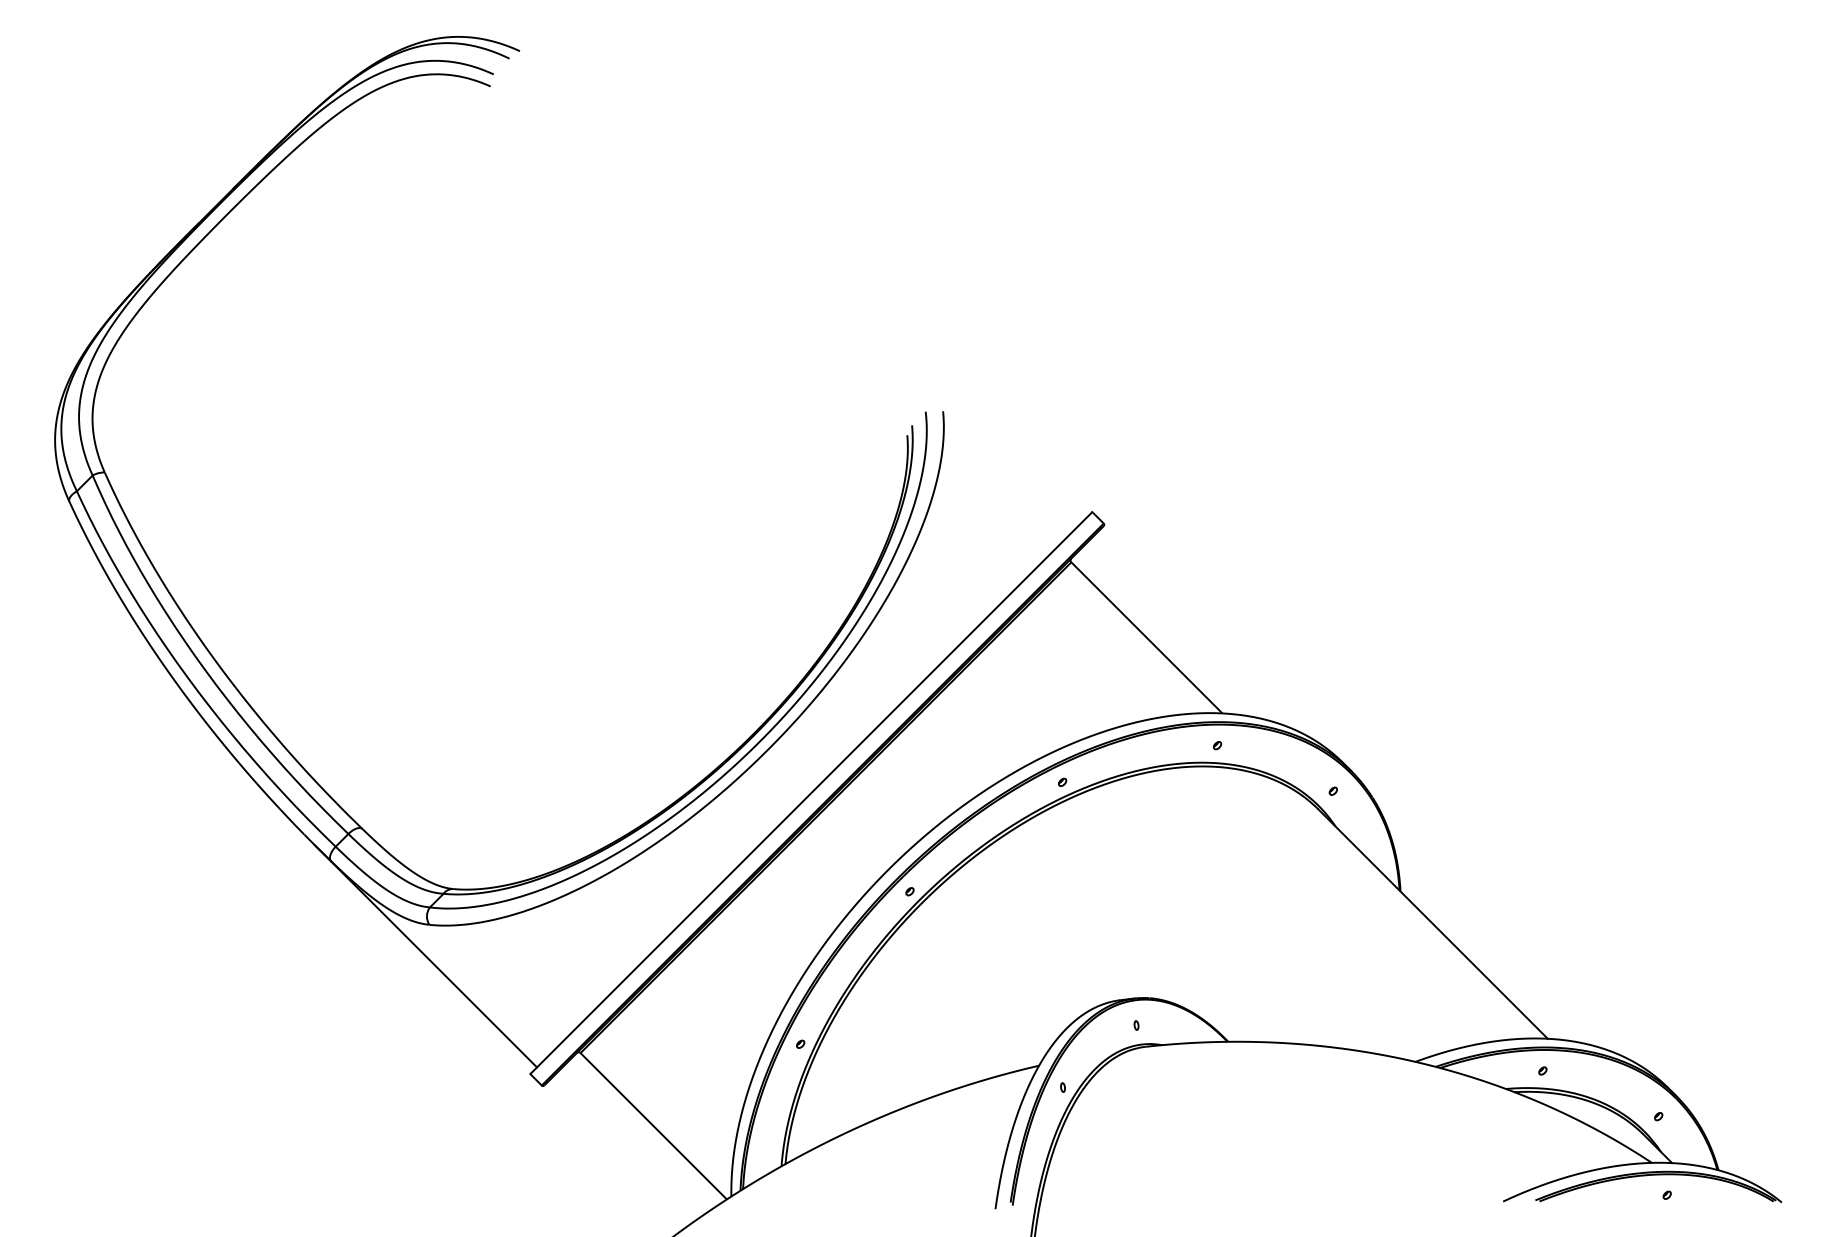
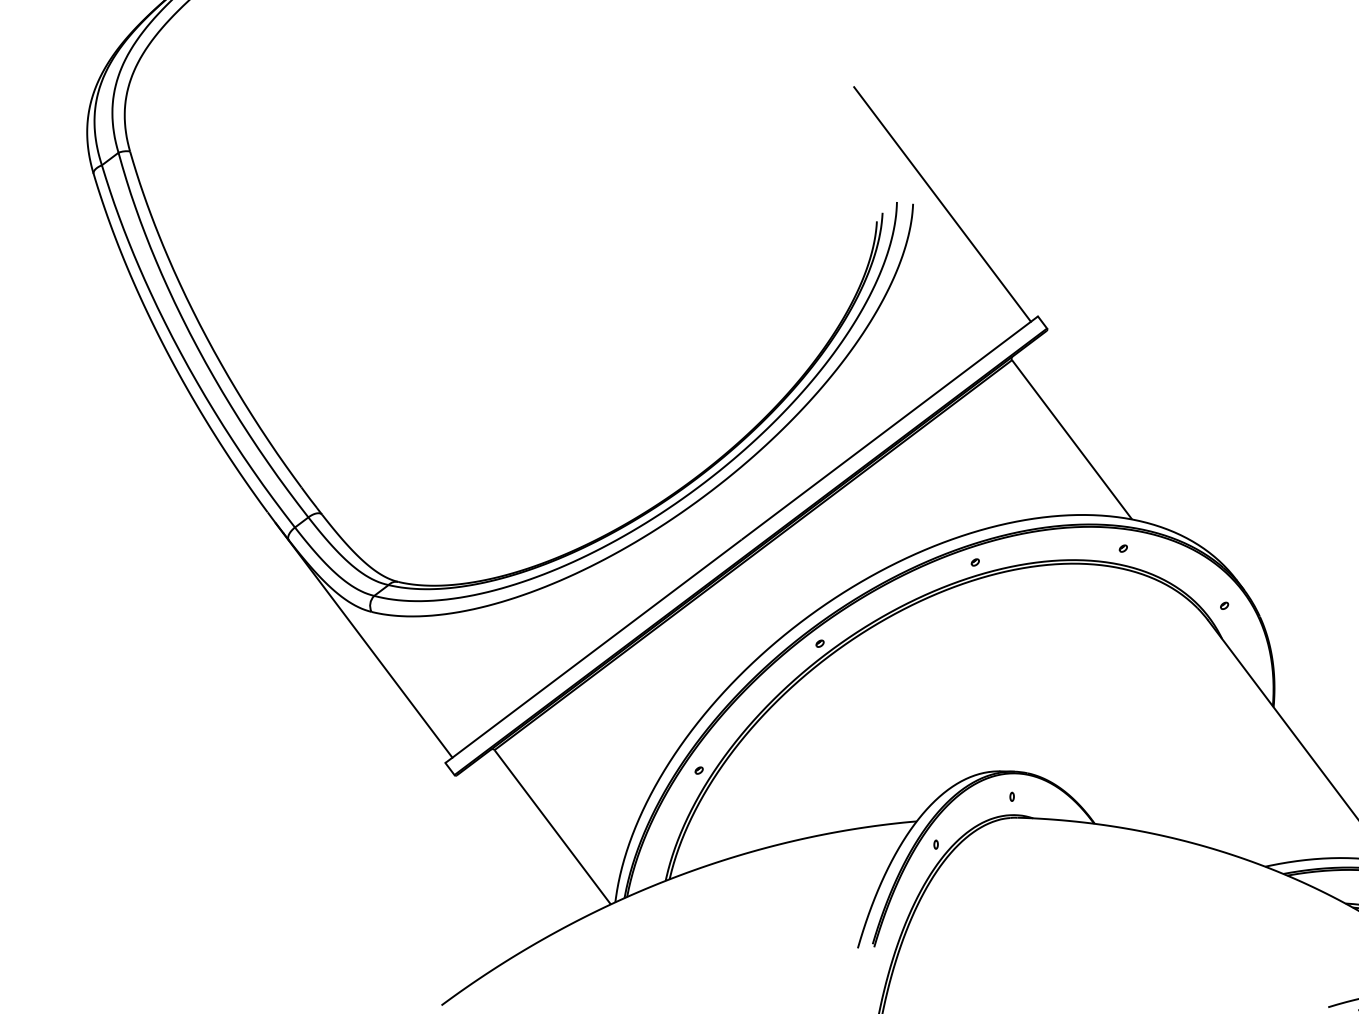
line: (974, 407) -> (942, 204), added

